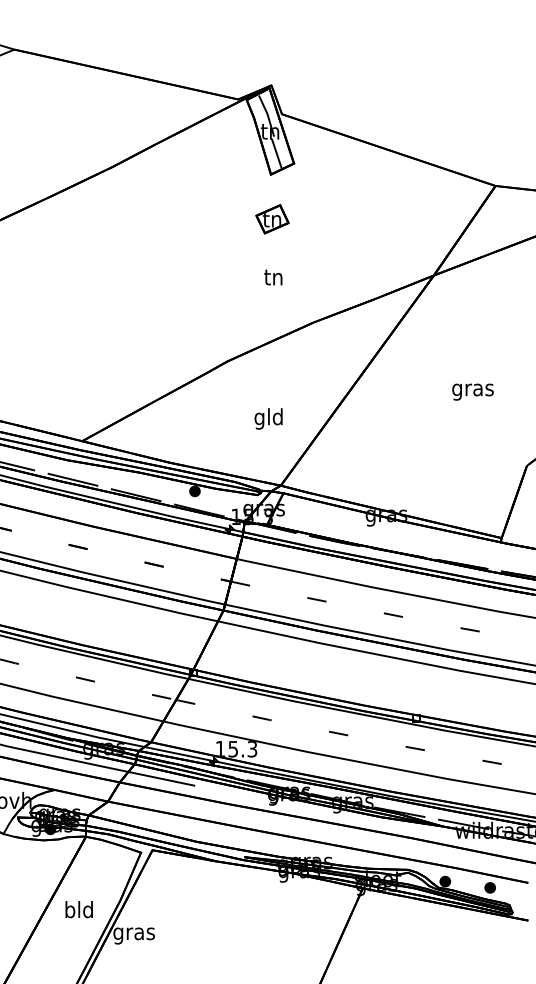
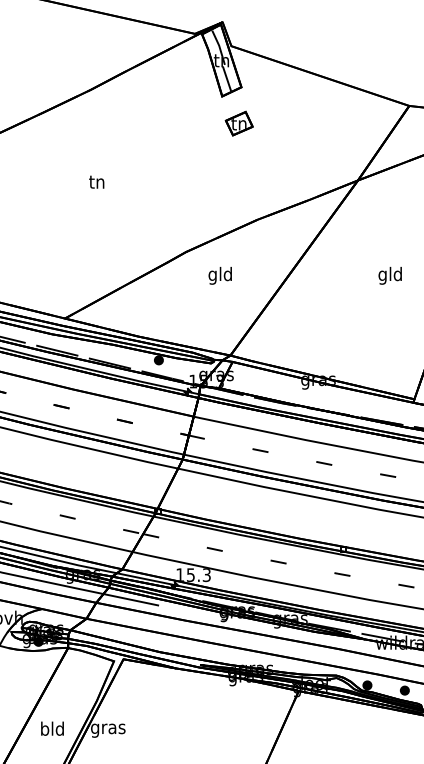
part: (272, 219) -> (239, 123), moved
text: (273, 277) -> (96, 182), moved
text: (472, 389) -> (390, 275), gras -> gld
text: (268, 418) -> (220, 275), moved
text: (78, 909) -> (51, 728), moved

